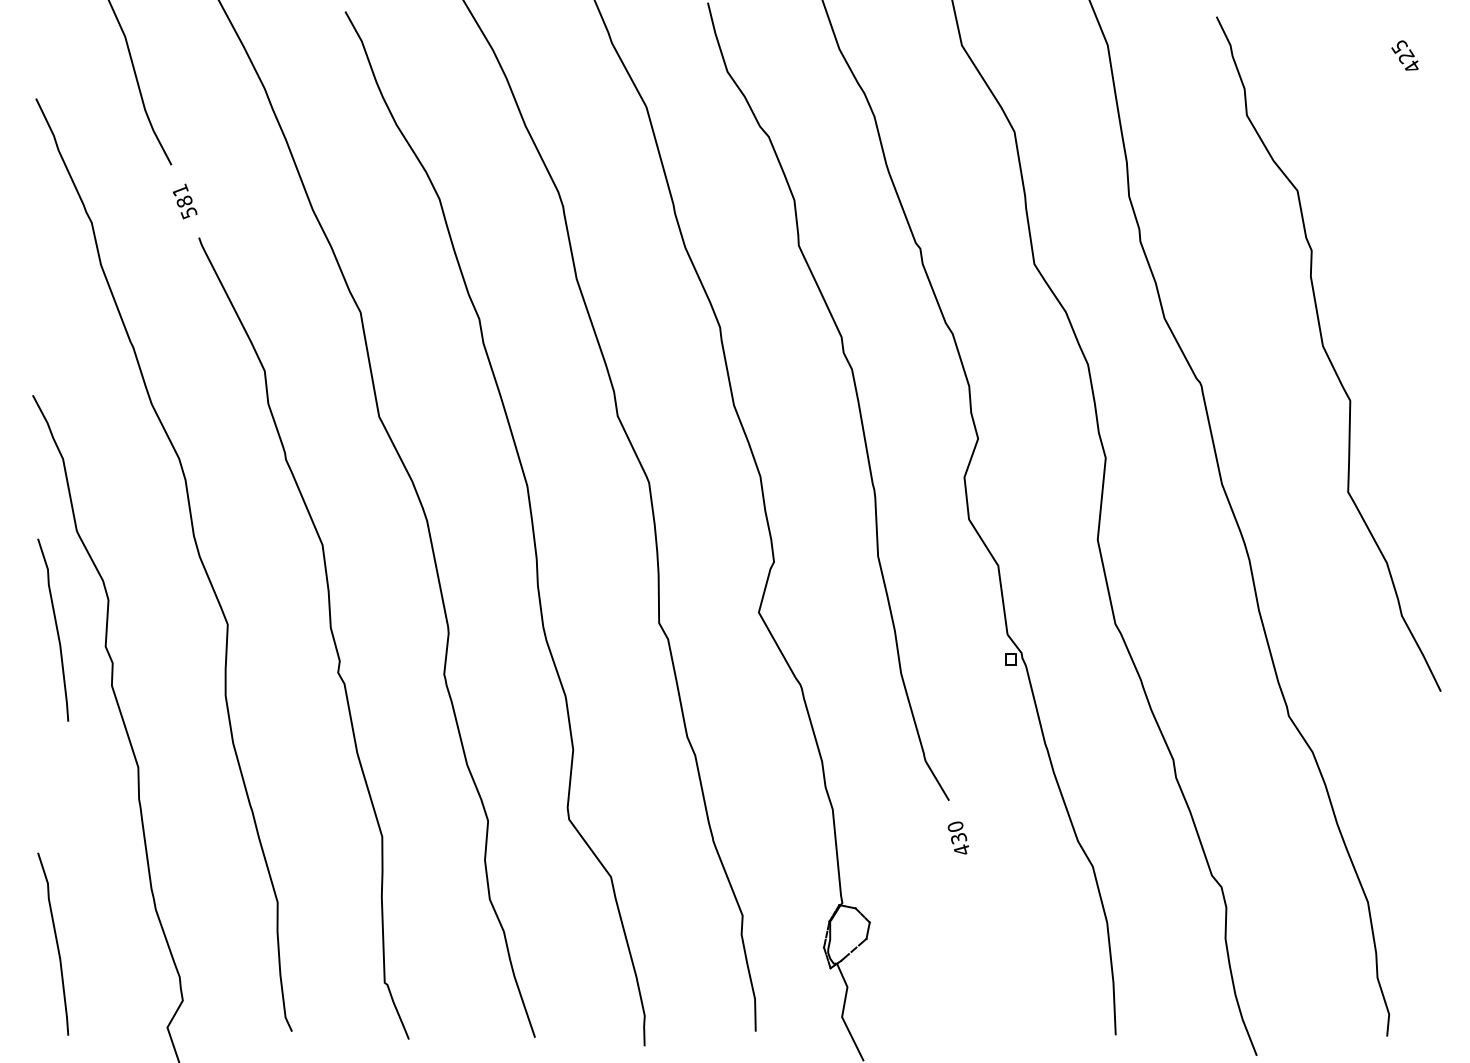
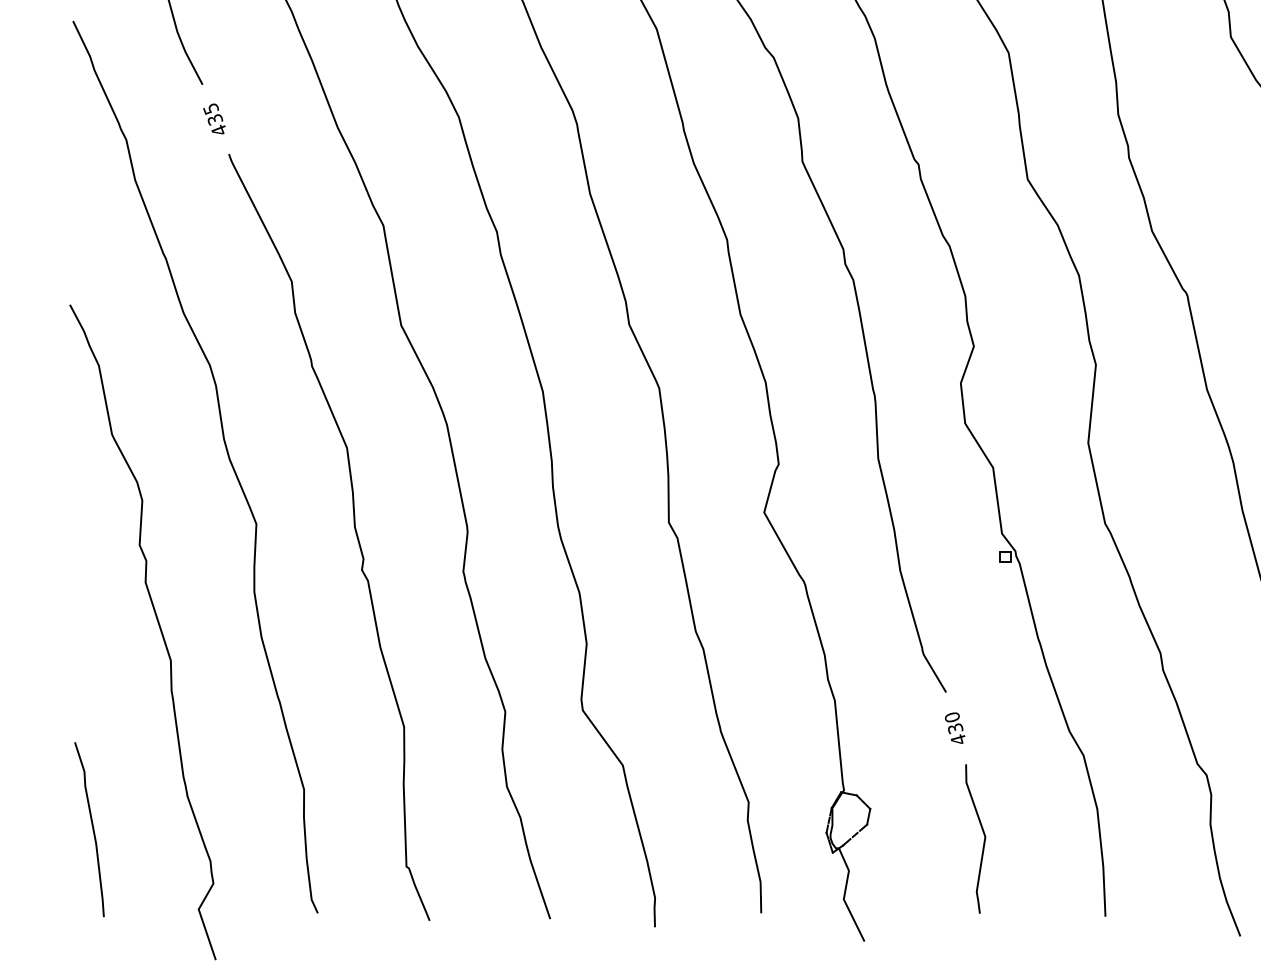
text: (184, 201) -> (215, 119), 581 -> 435
curve: (56, 629) -> (92, 528), removed
curve: (988, 954) -> (983, 839), added

